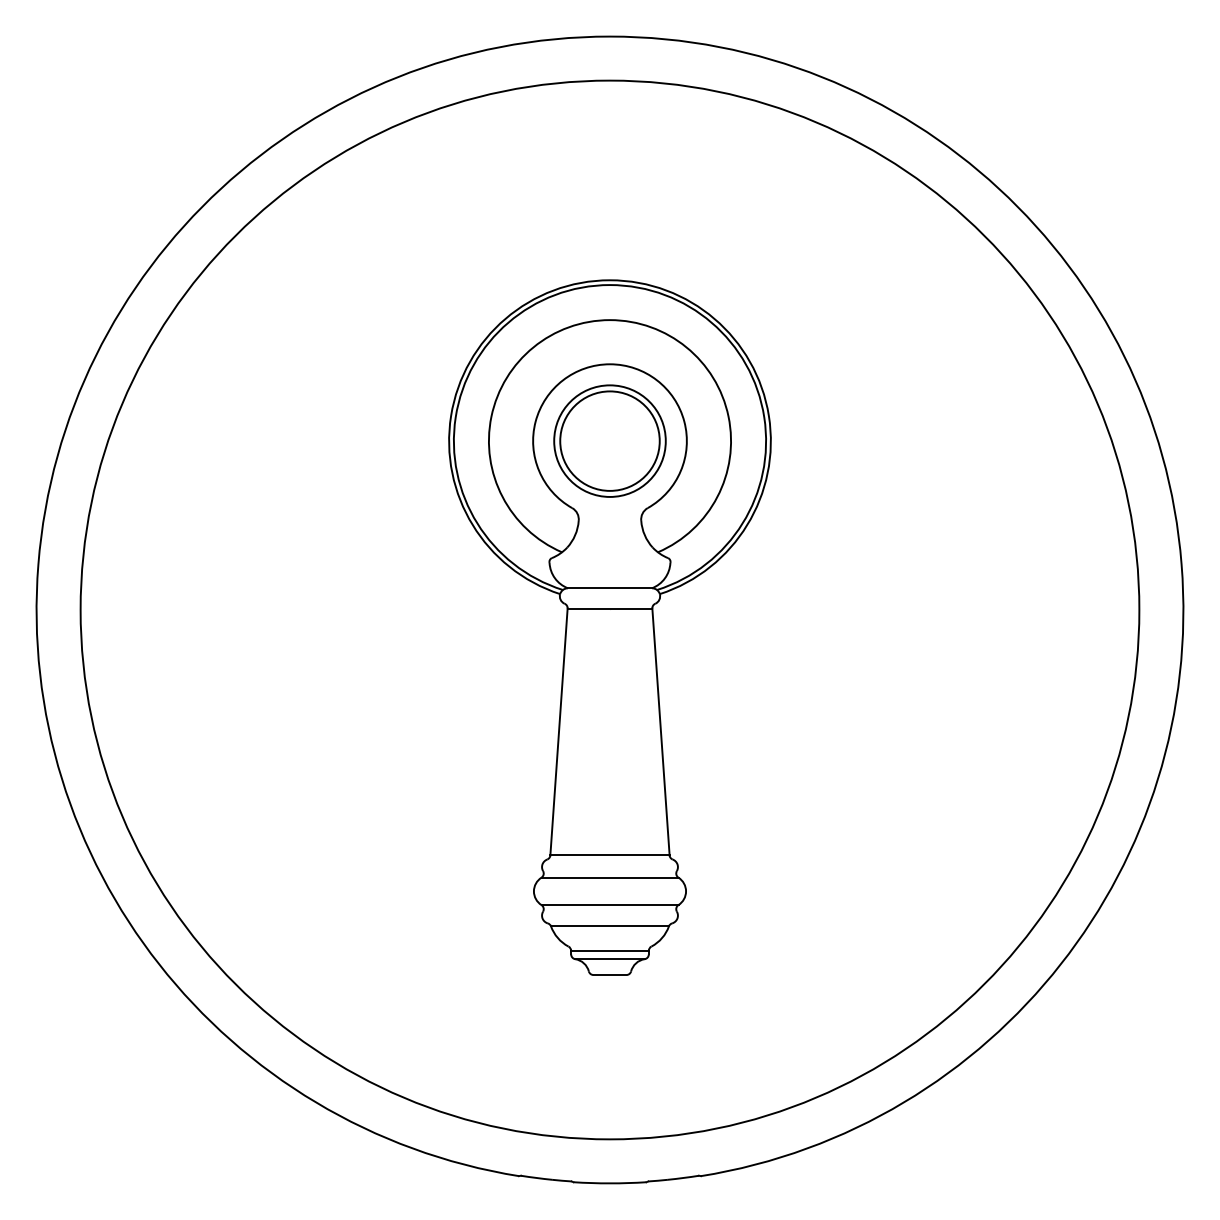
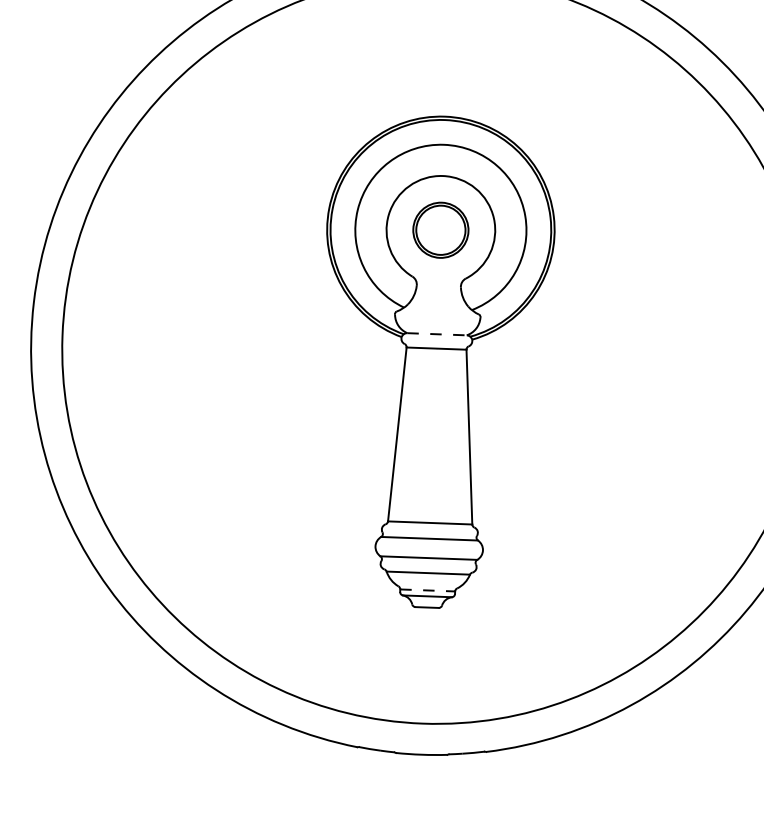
part: (609, 440) -> (440, 229), size x0.7
line: (610, 588) -> (437, 334), solid -> dashed
line: (610, 950) -> (428, 590), solid -> dashed

